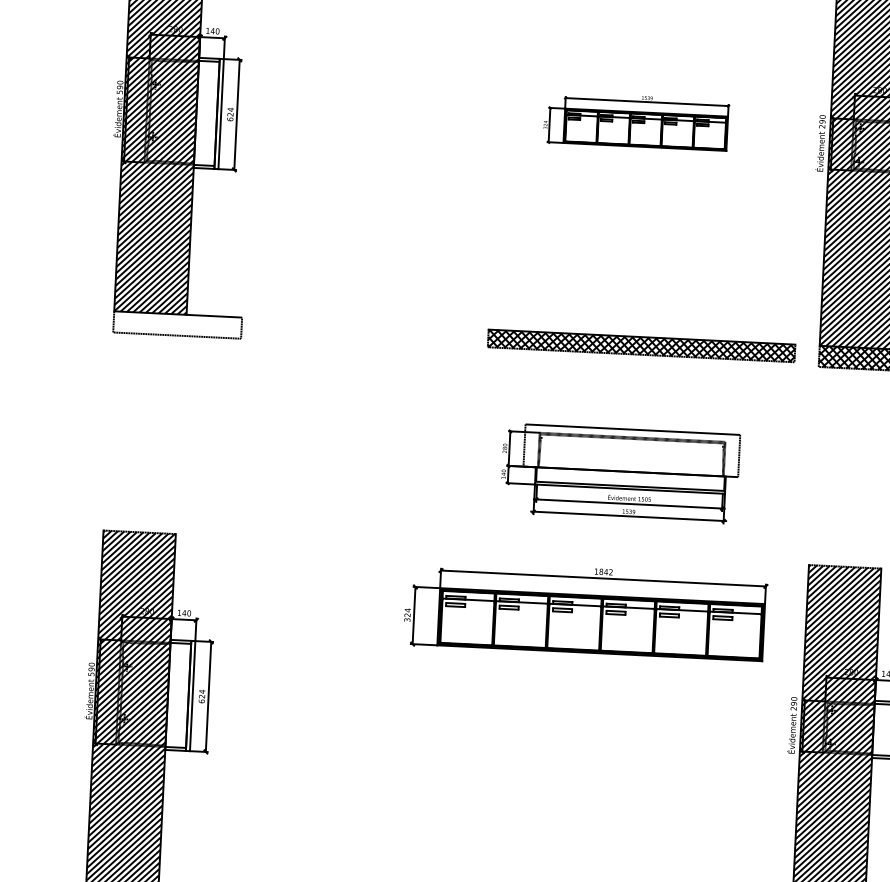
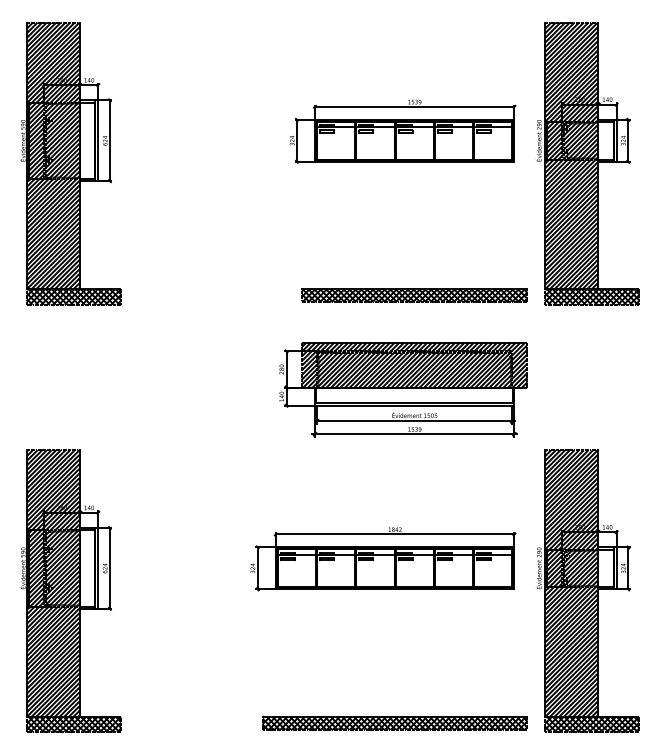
part: (635, 121) -> (402, 131), size x1.67
hatch: (177, 324) -> (73, 296), added
part: (620, 472) -> (403, 389), size x1.43
part: (585, 611) -> (383, 559), moved

